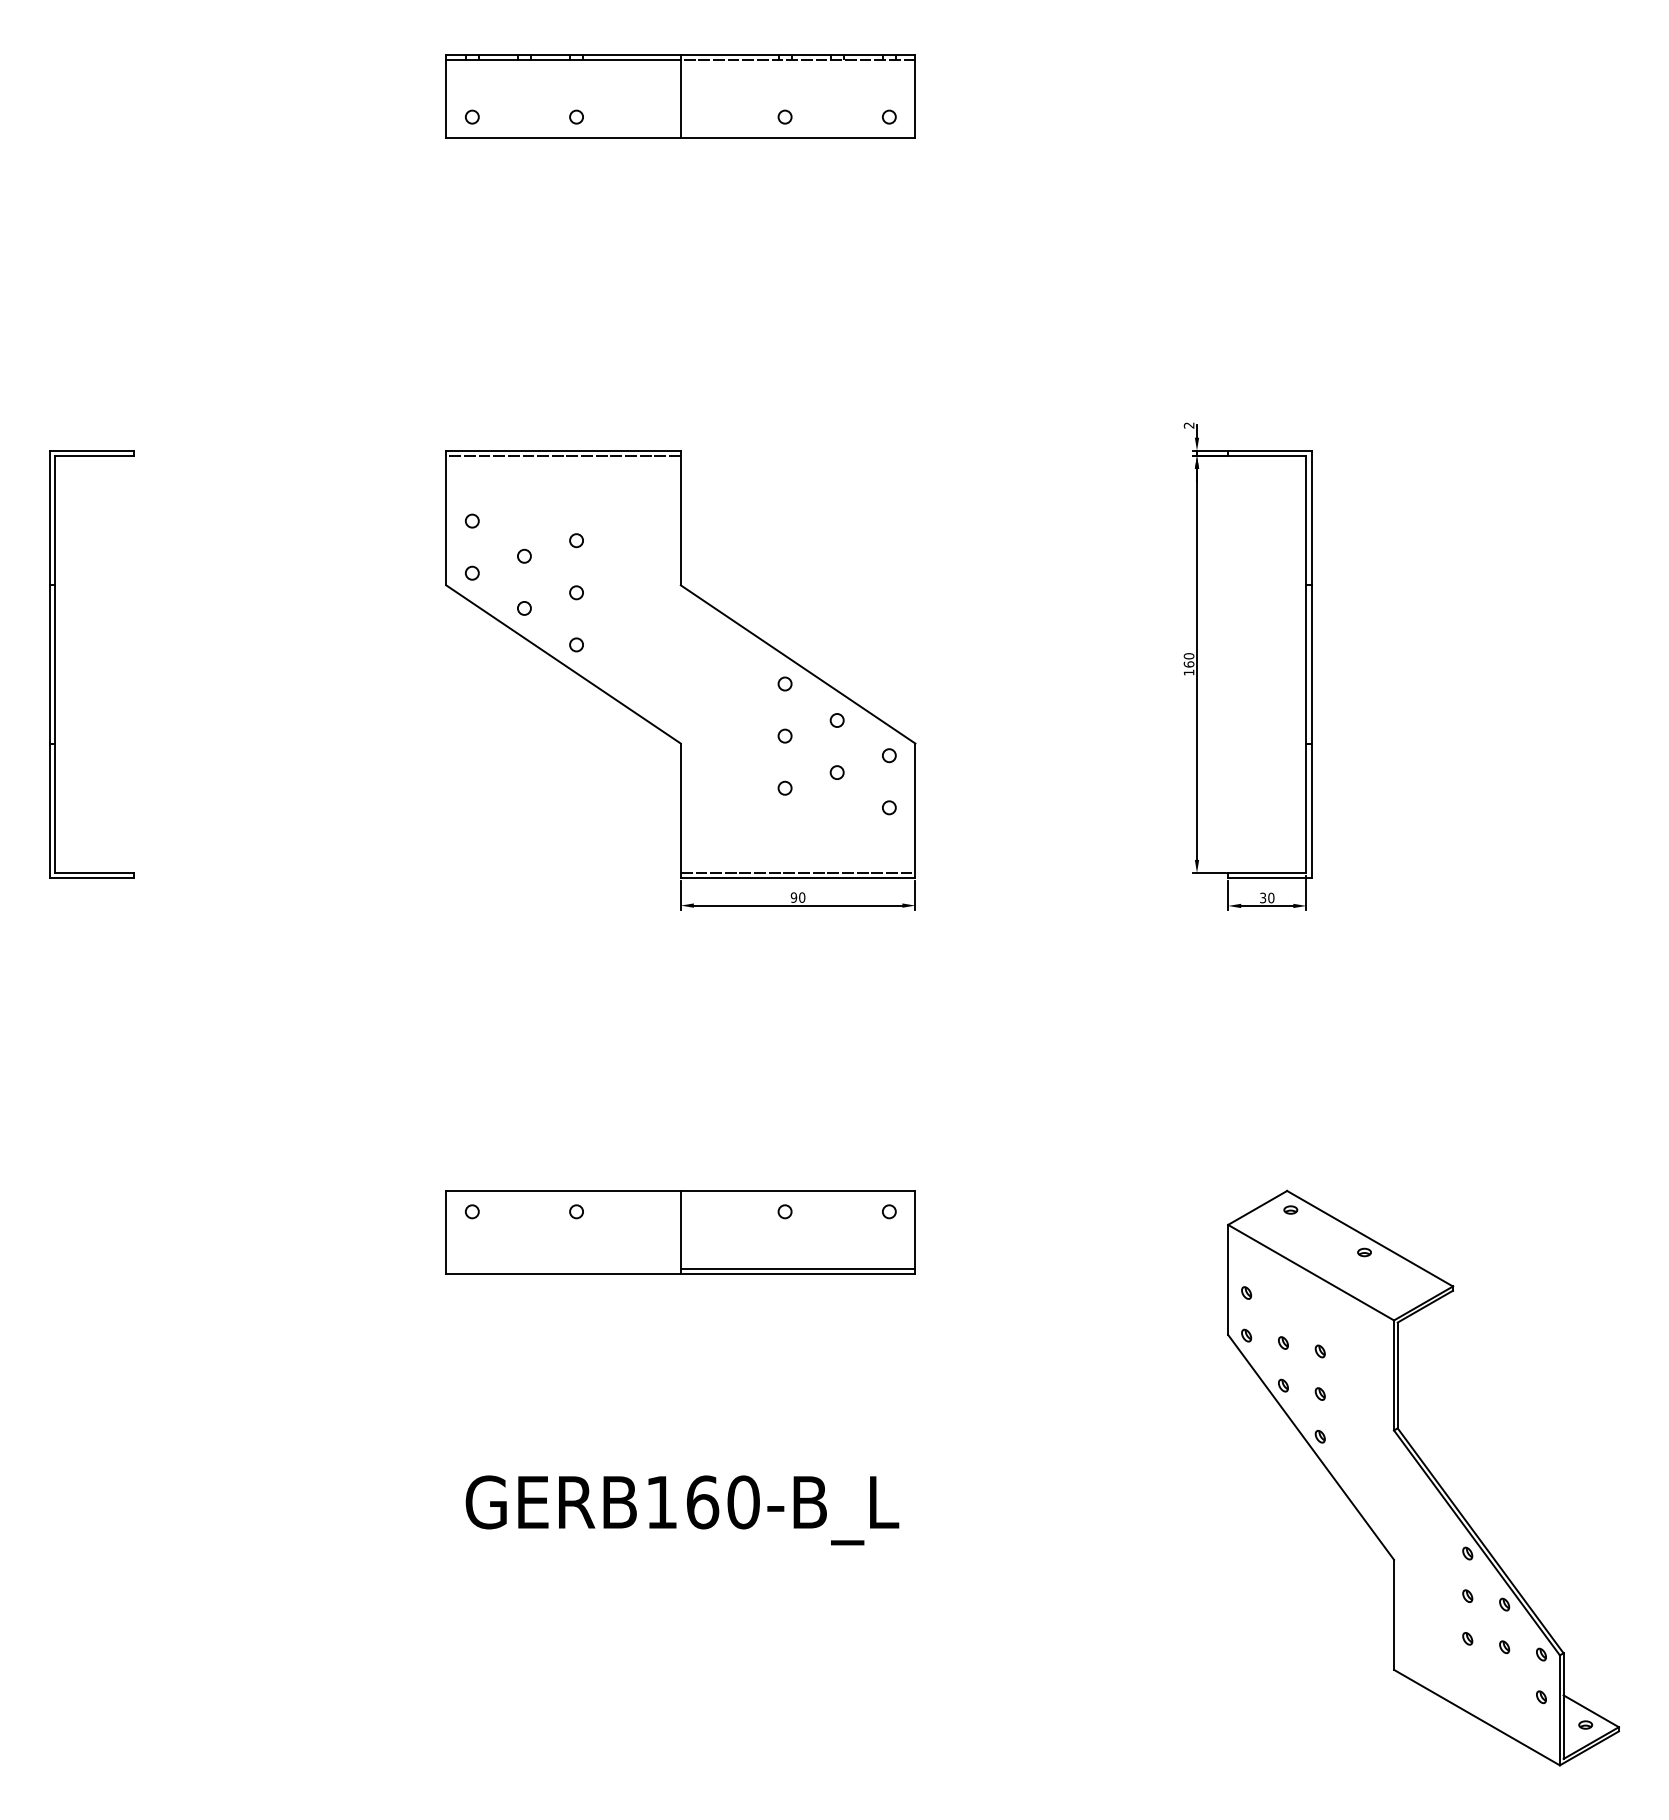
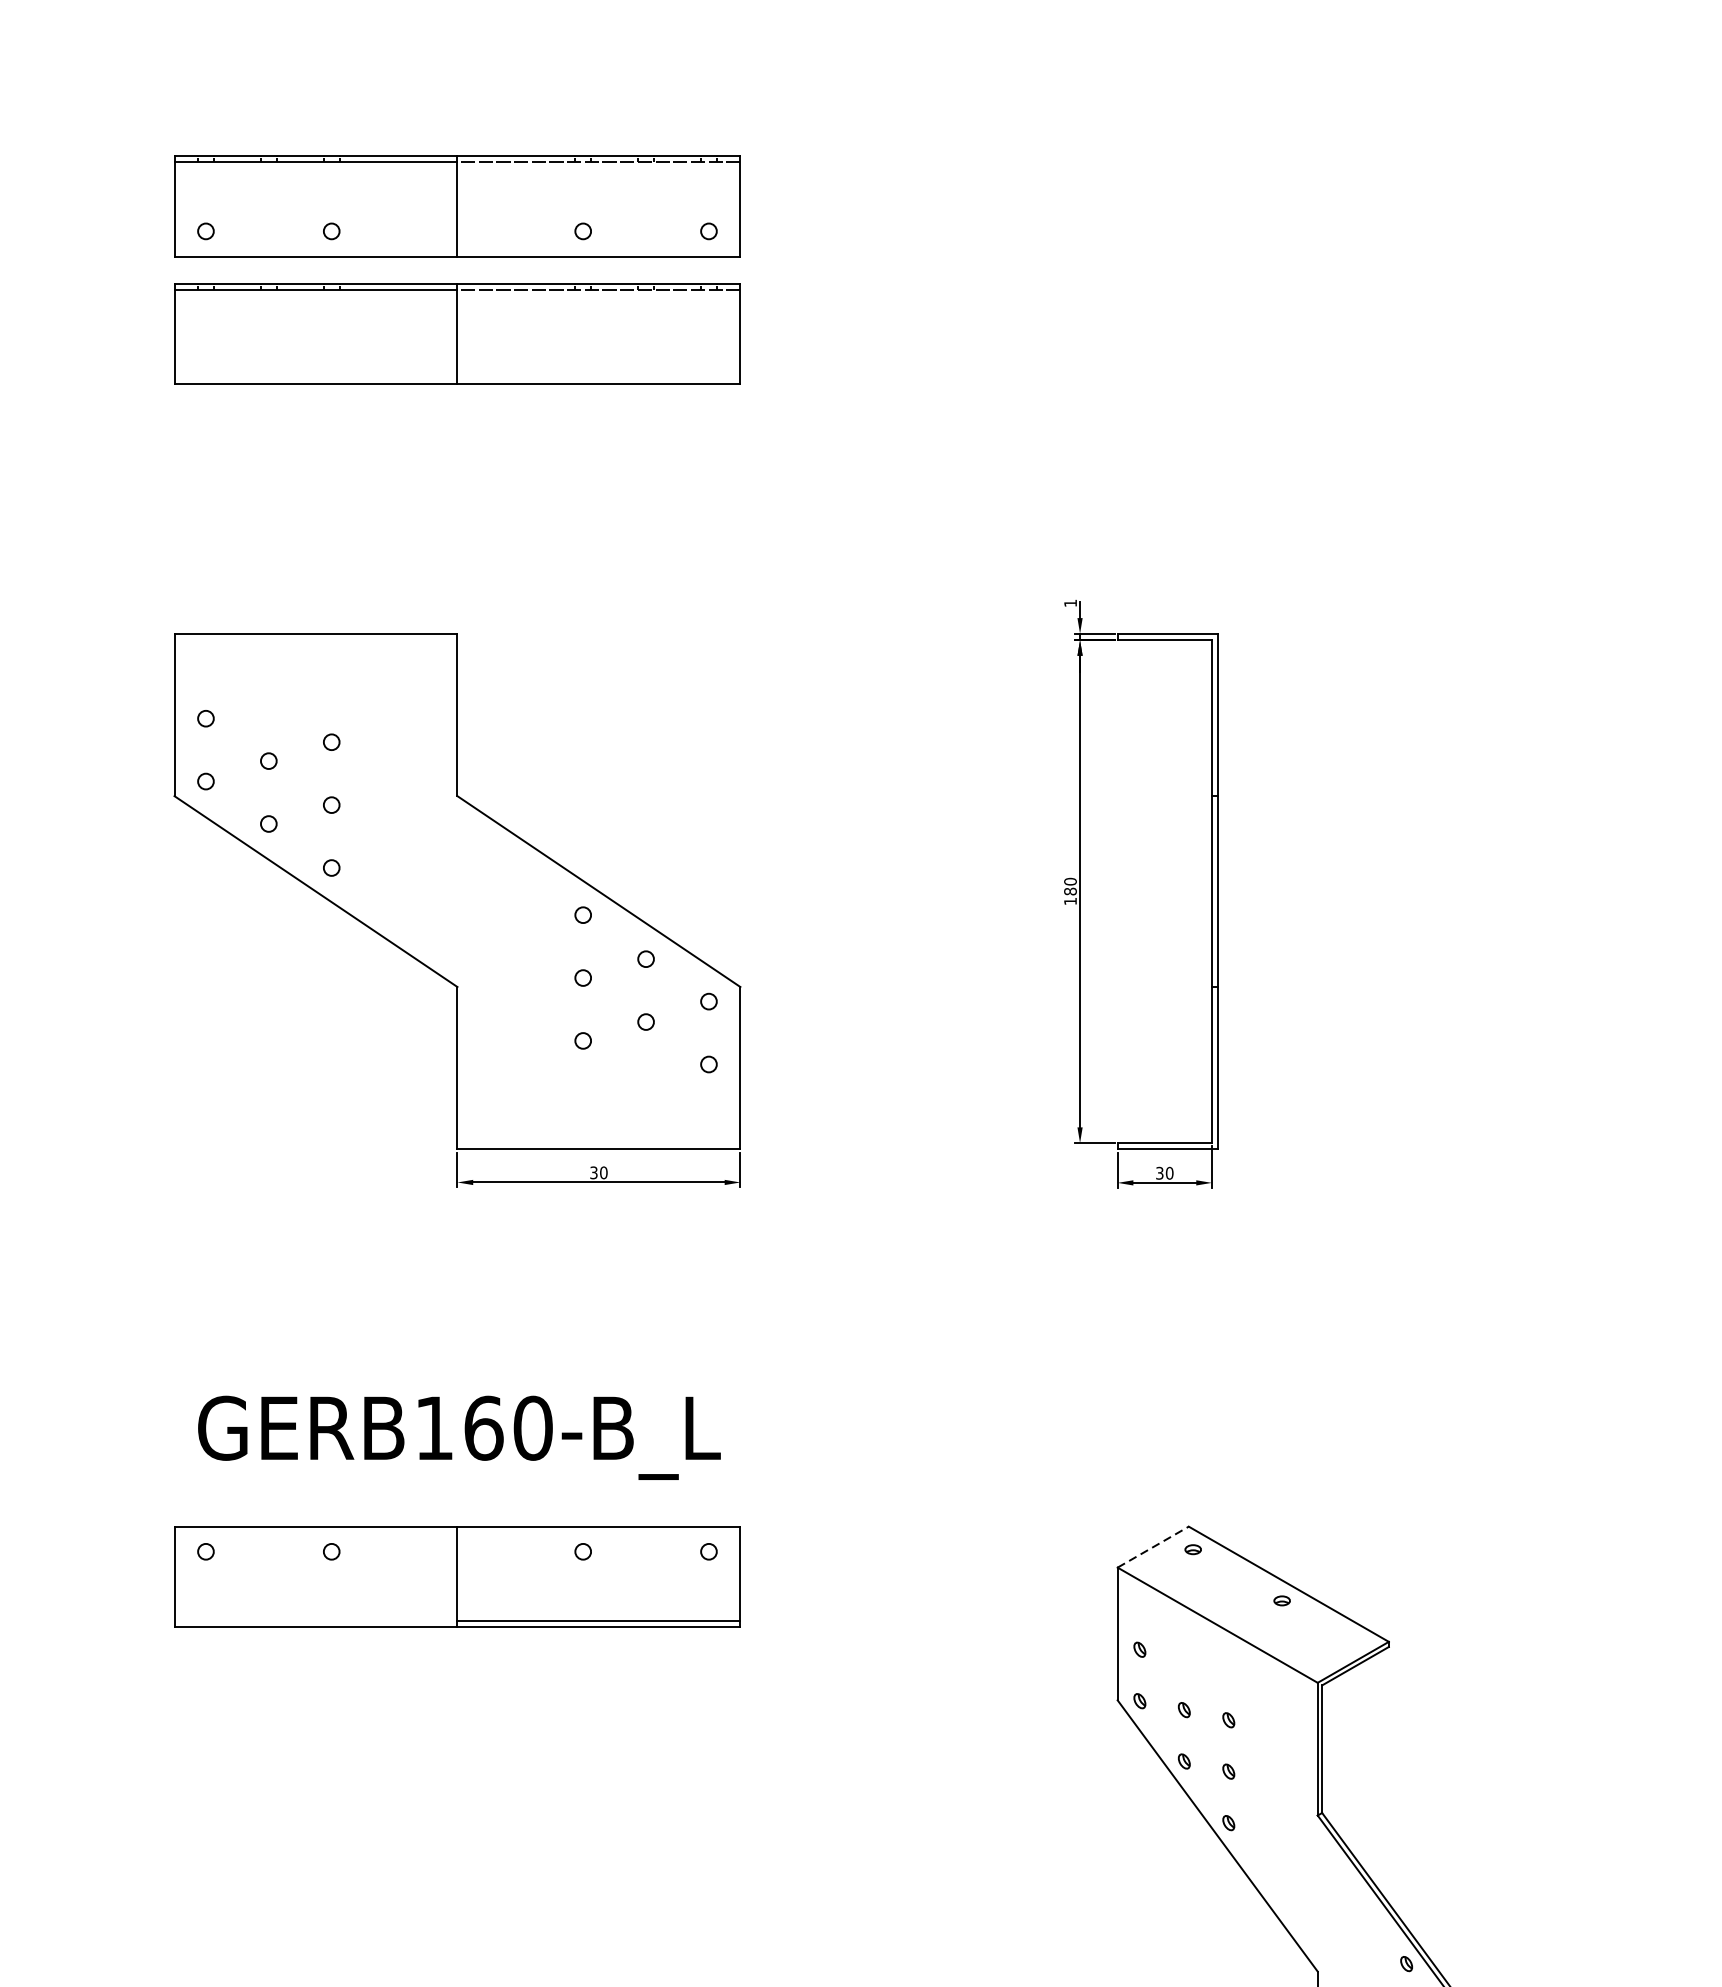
part: (680, 202) -> (457, 334), added
text: (1188, 425) -> (1069, 603), 2 -> 1
line: (563, 455) -> (315, 639), removed
text: (1188, 664) -> (1069, 891), 160 -> 180
line: (797, 872) -> (598, 1142), removed
text: (793, 897) -> (593, 1172), 90 -> 30
line: (1258, 1207) -> (1154, 1546), solid -> dashed
text: (682, 1510) -> (459, 1438), moved

